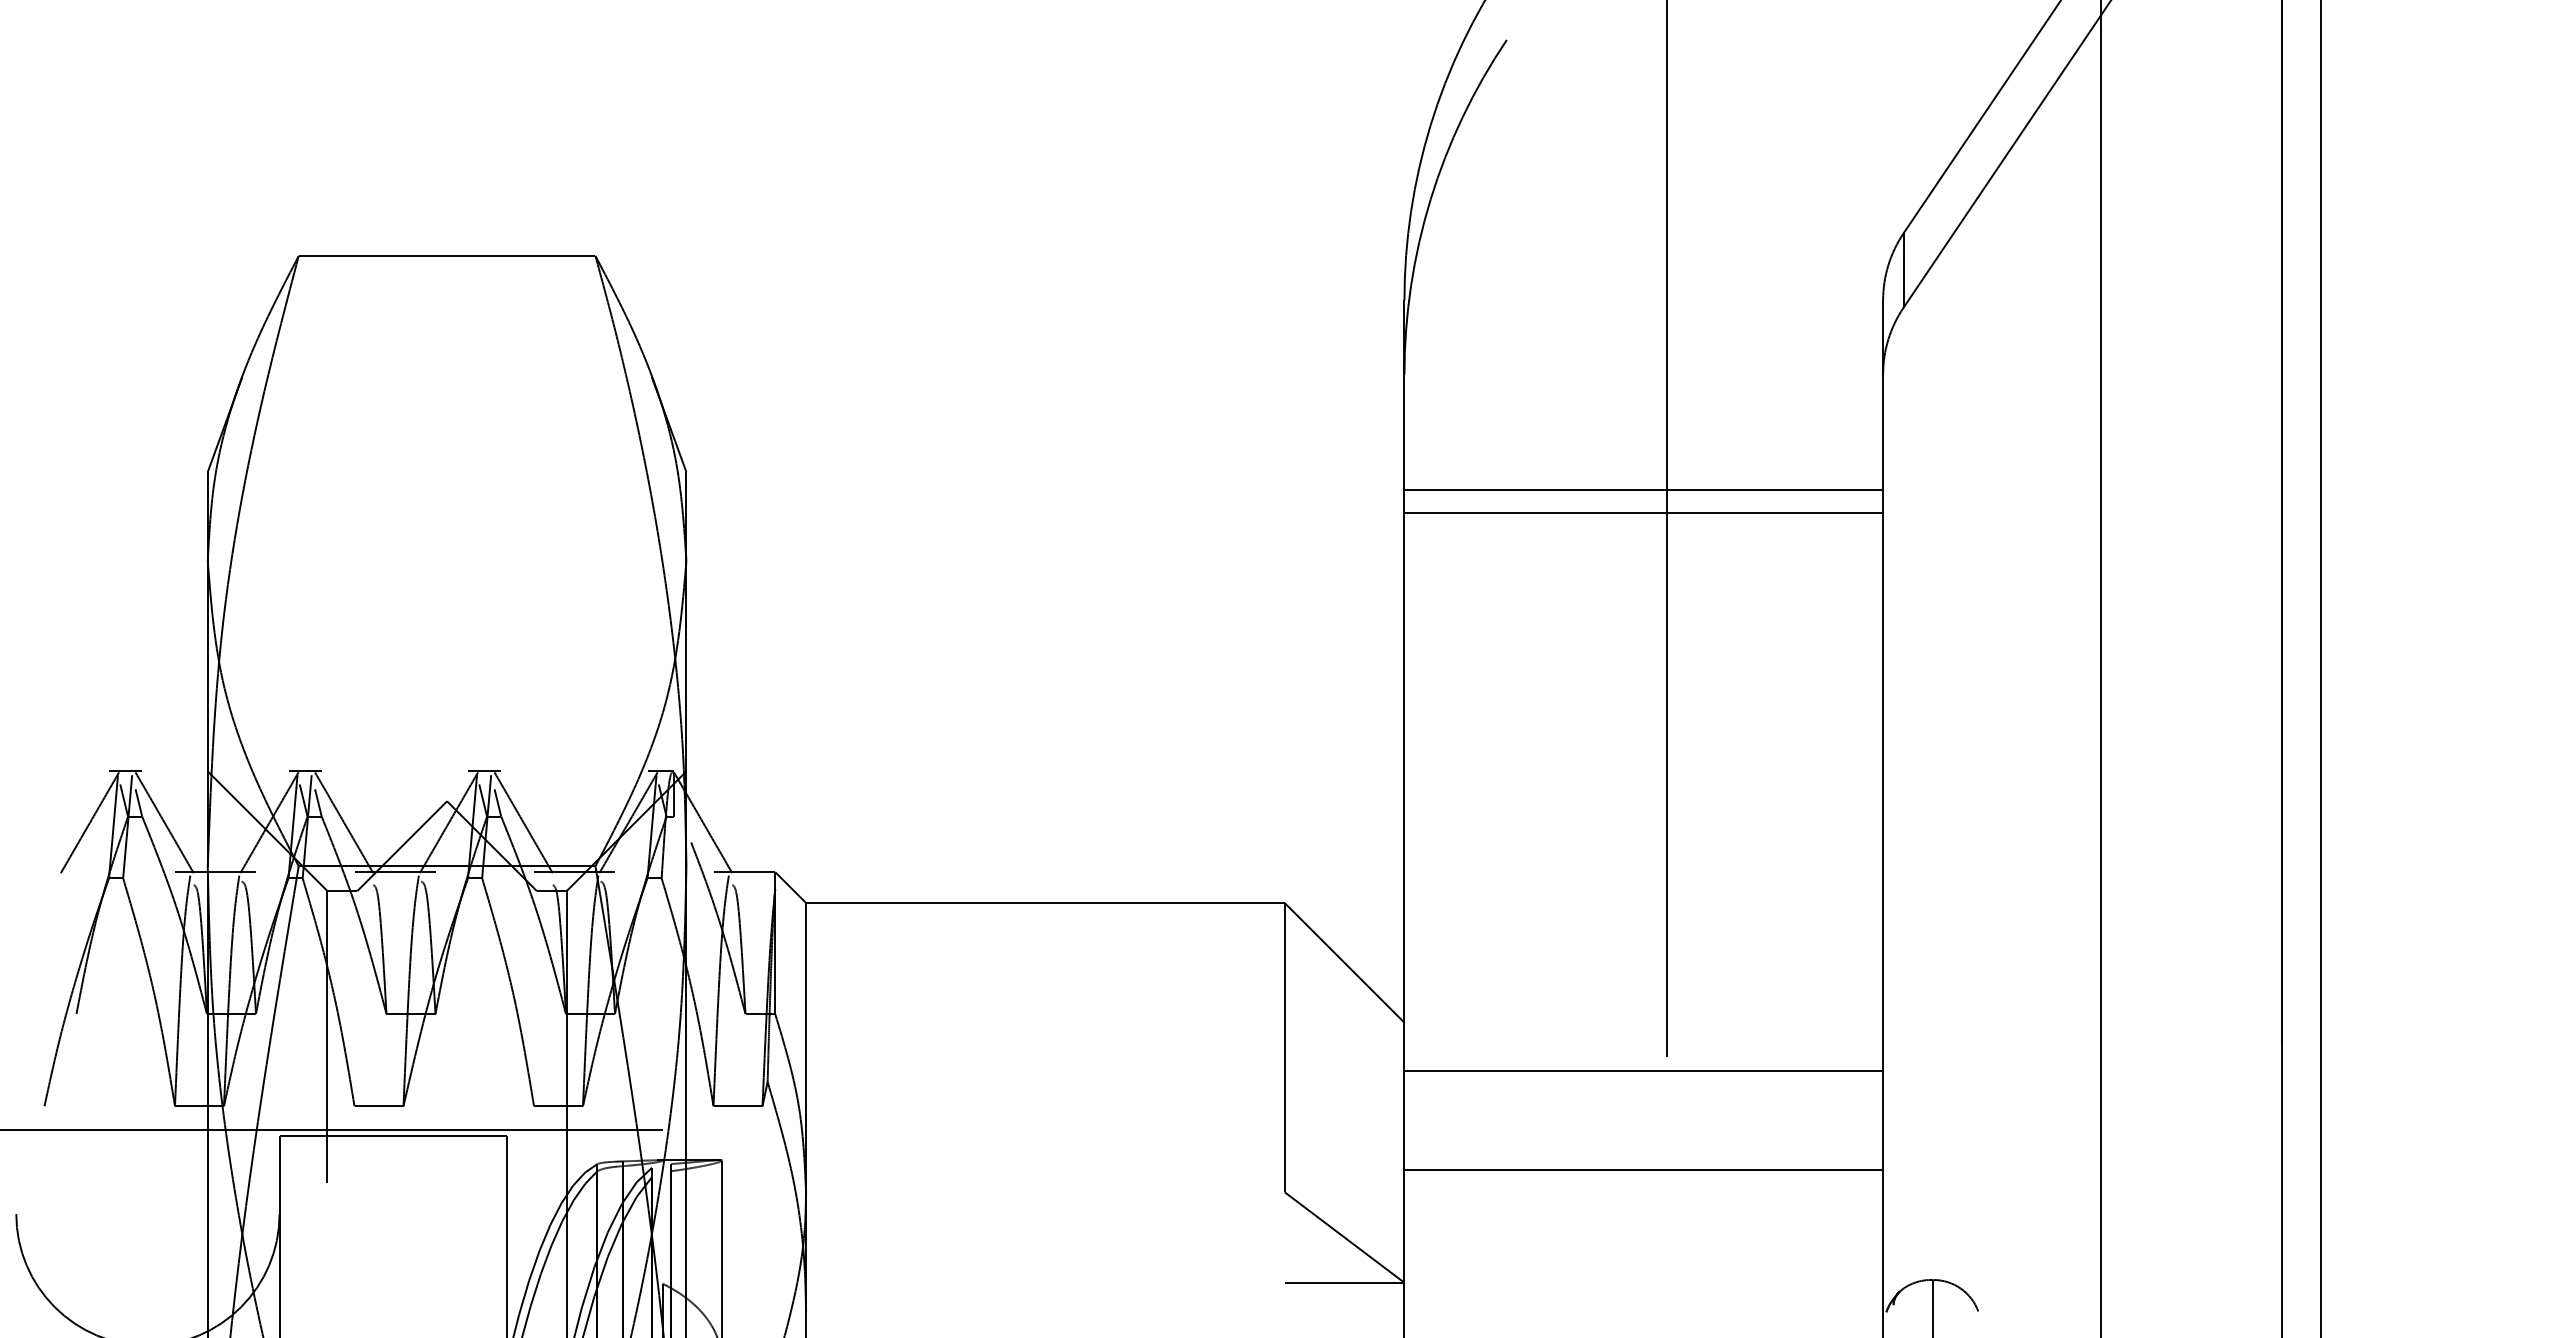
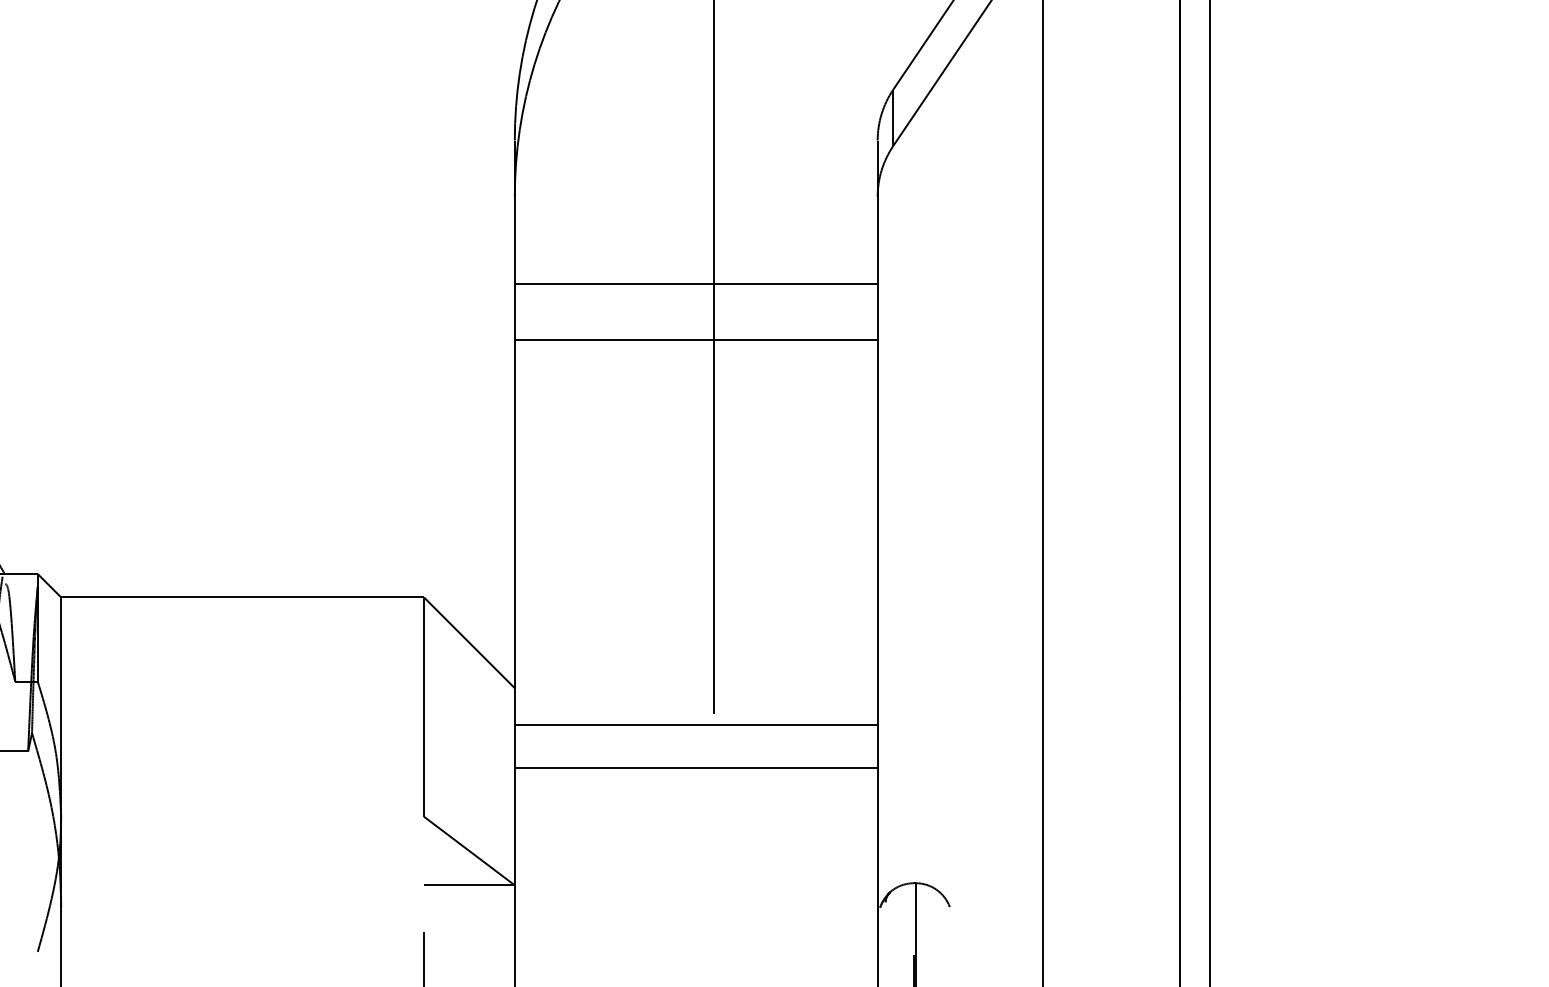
line: (1643, 512) -> (696, 340), moved
line: (1643, 1169) -> (696, 768), moved

